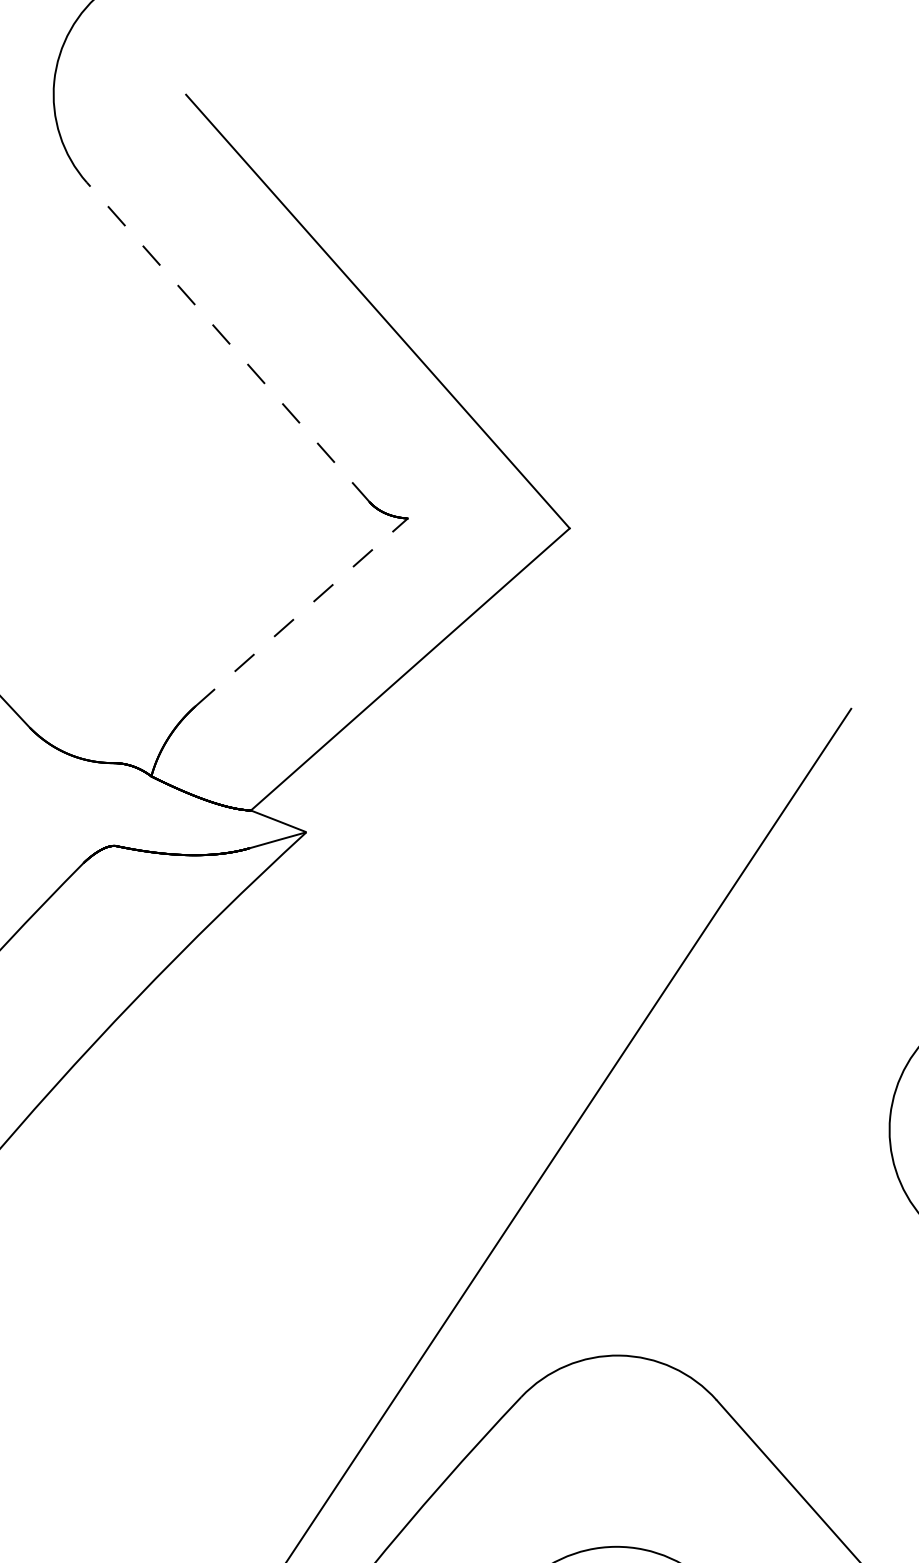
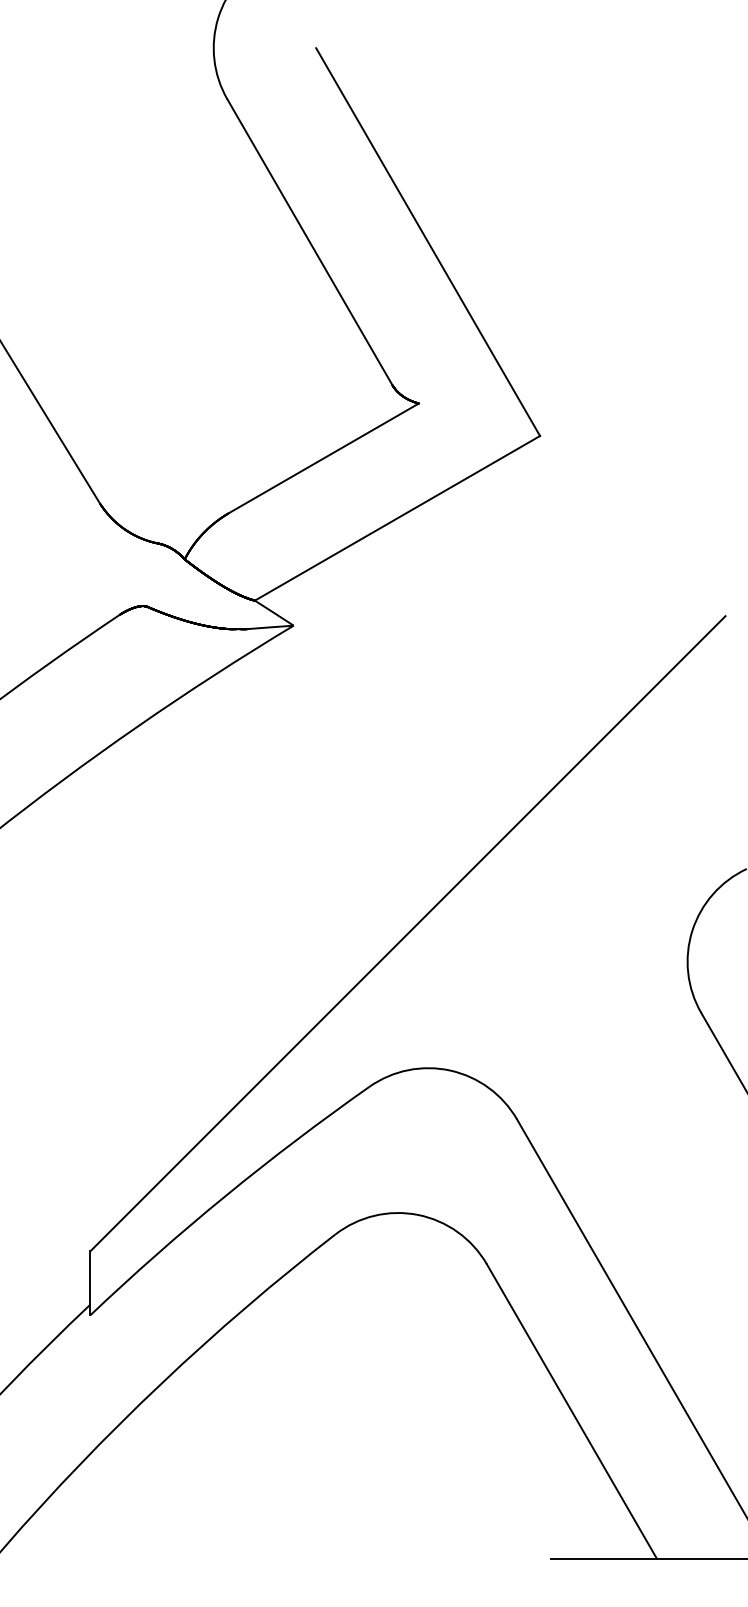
line: (227, 342) -> (309, 242), dashed -> solid
line: (301, 612) -> (323, 458), dashed -> solid

